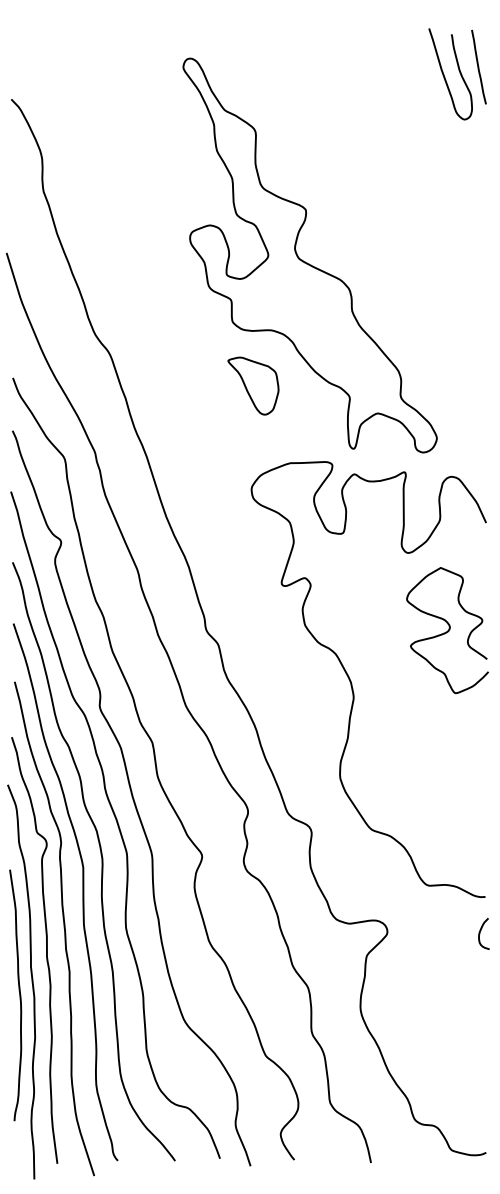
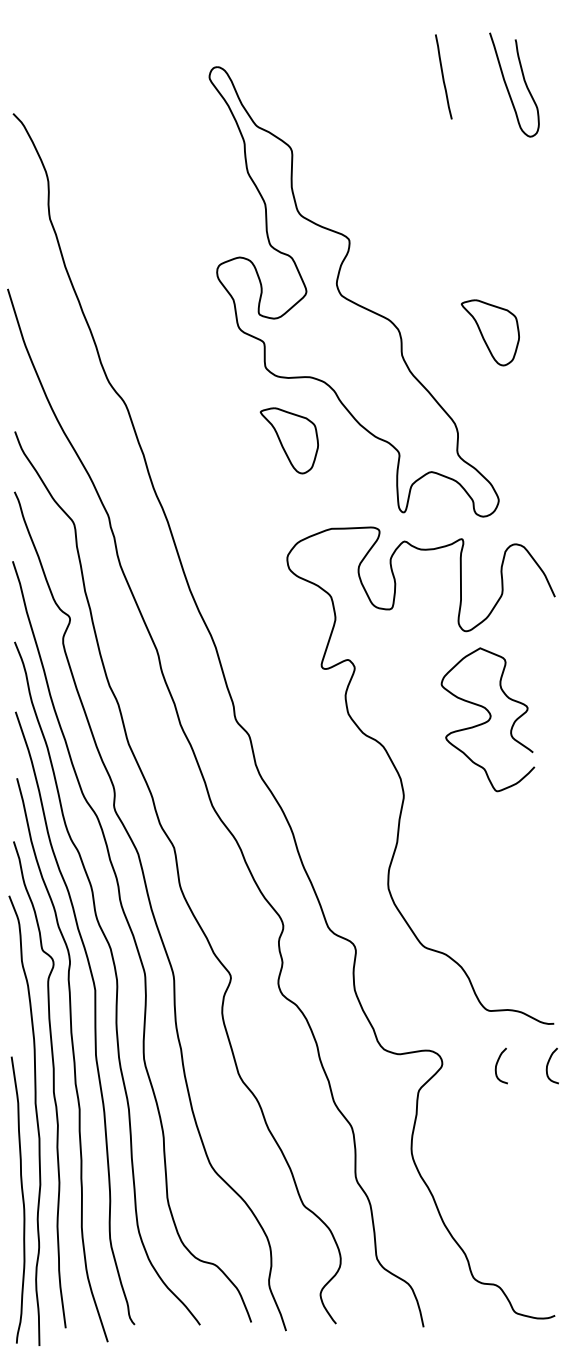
curve: (478, 66) -> (443, 76), moved
part: (428, 291) -> (489, 332), added
curve: (448, 630) -> (488, 719), moved
curve: (435, 933) -> (497, 1065), added
curve: (19, 994) -> (22, 1199), moved

